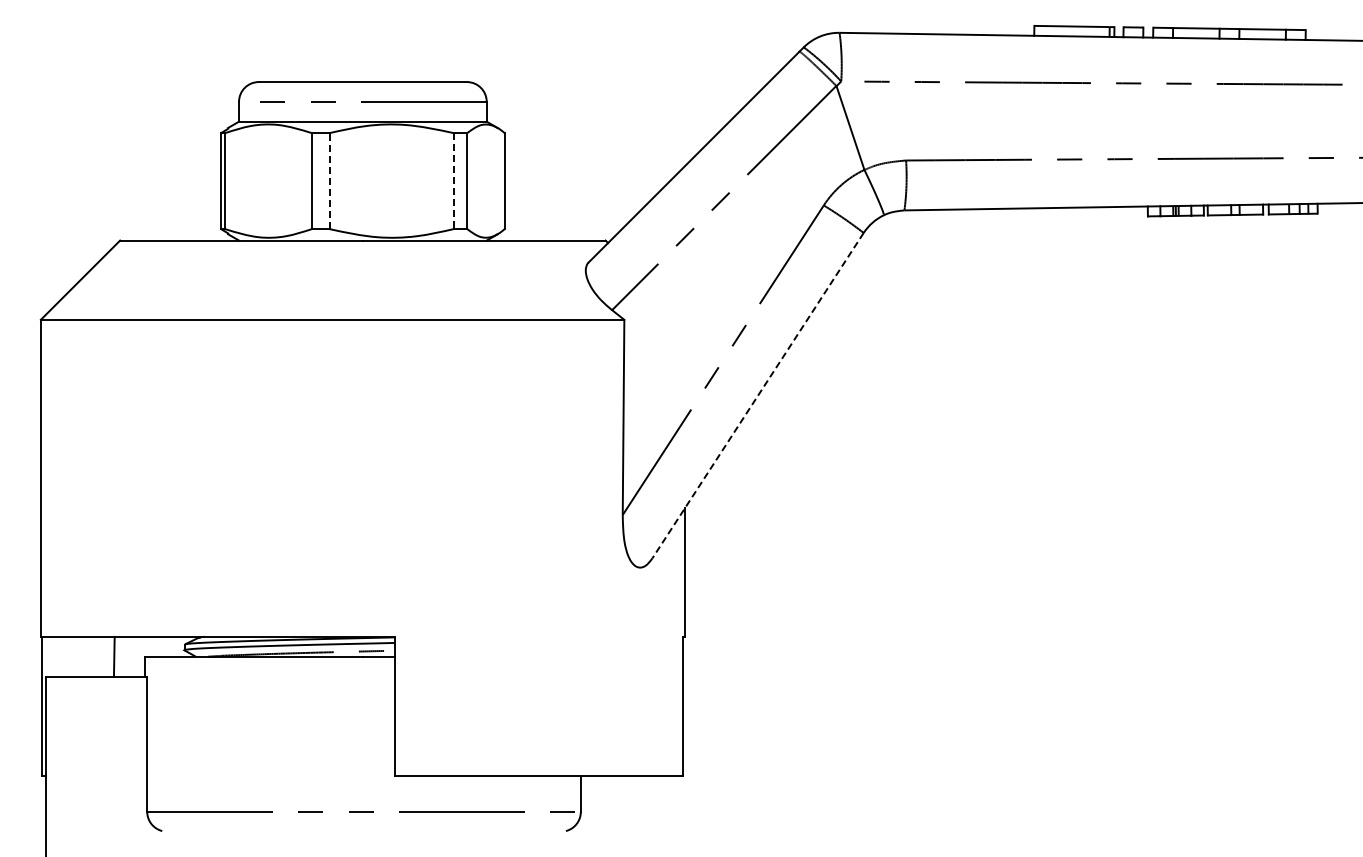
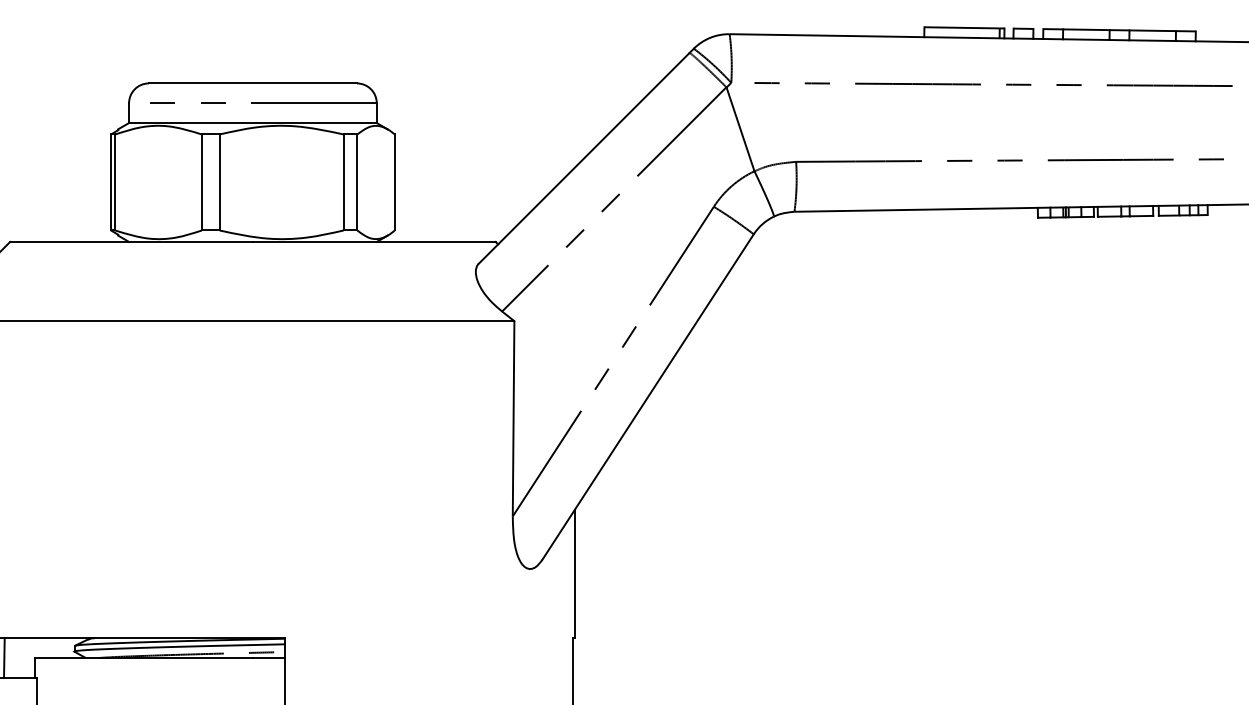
line: (329, 180) -> (219, 181), dashed -> solid
line: (453, 181) -> (343, 182), dashed -> solid
line: (757, 396) -> (647, 397), dashed -> solid

